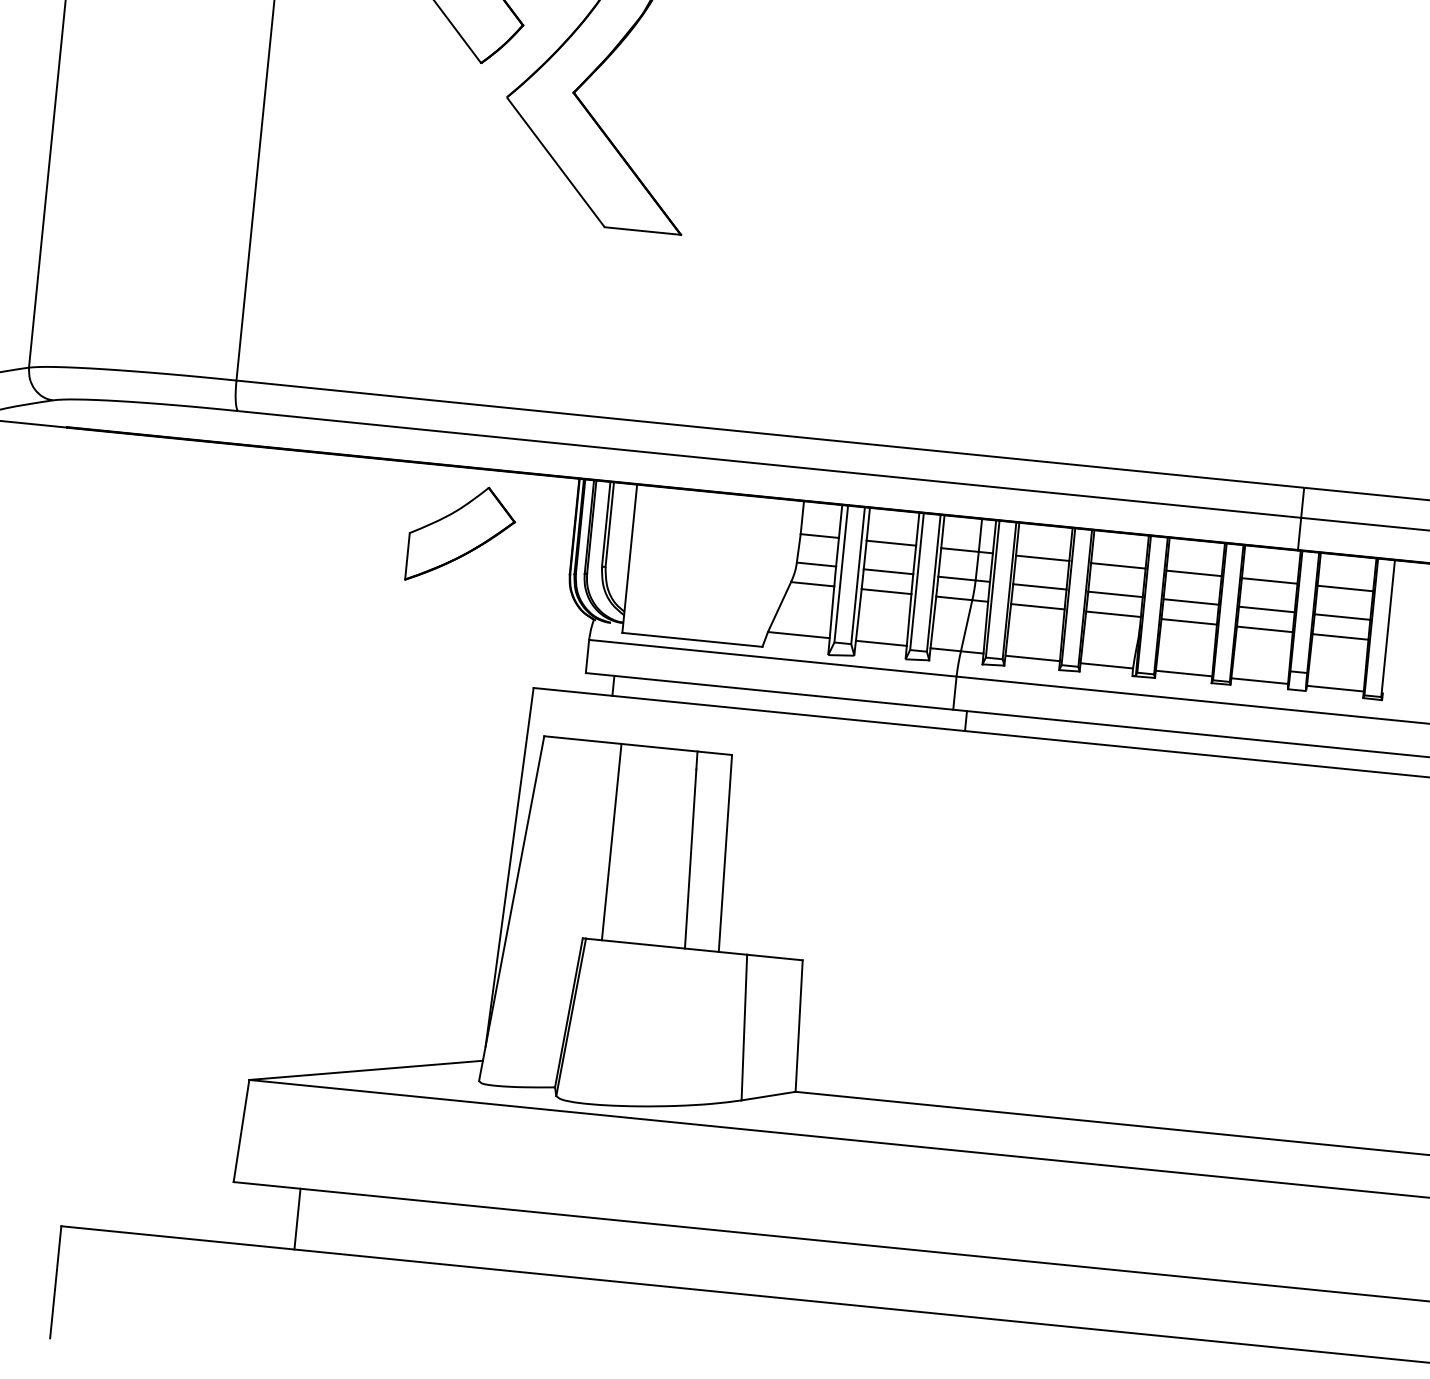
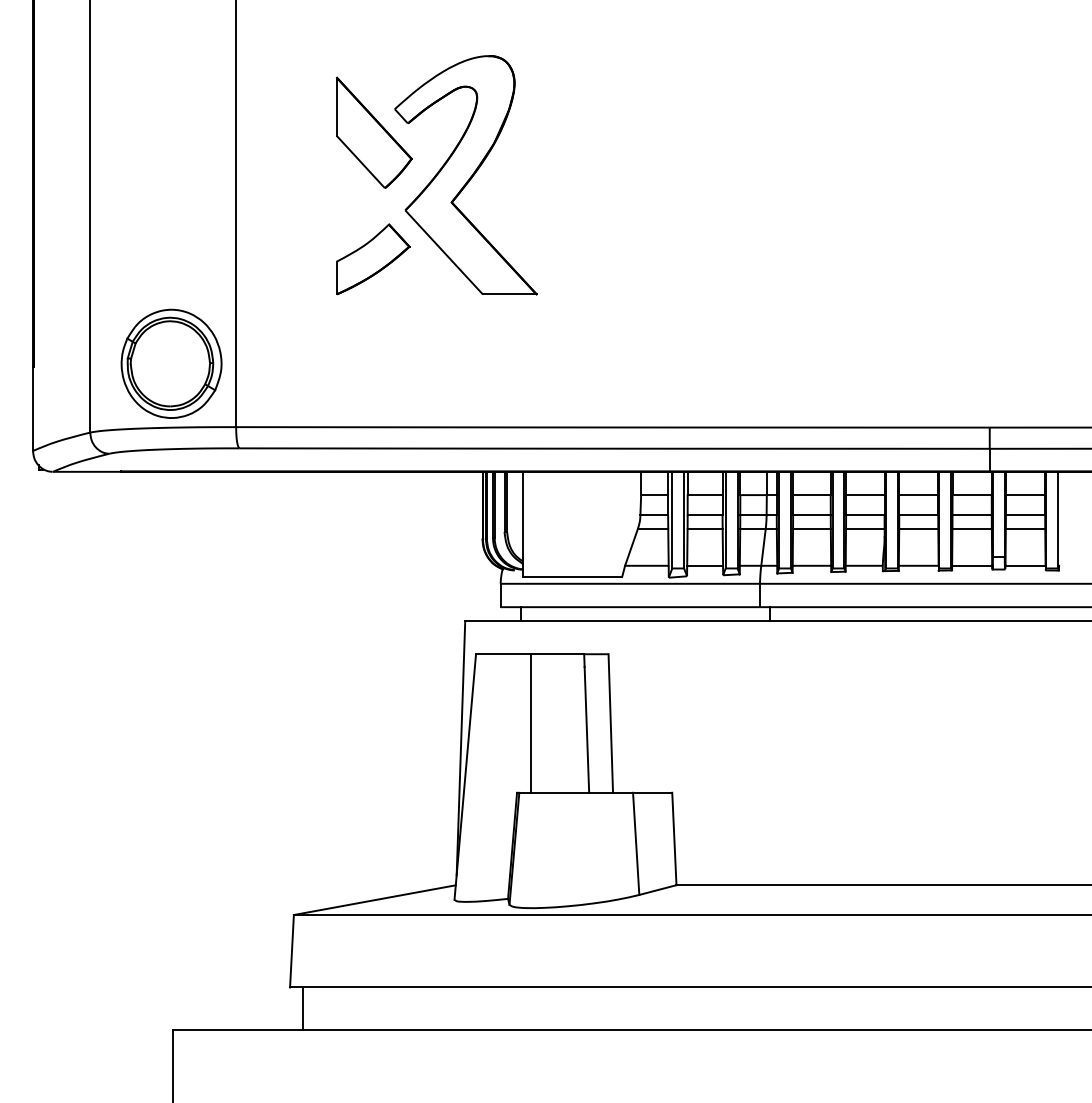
part: (153, 281) -> (171, 363), added
part: (461, 535) -> (373, 259), moved
line: (297, 1218) -> (303, 1008), moved

